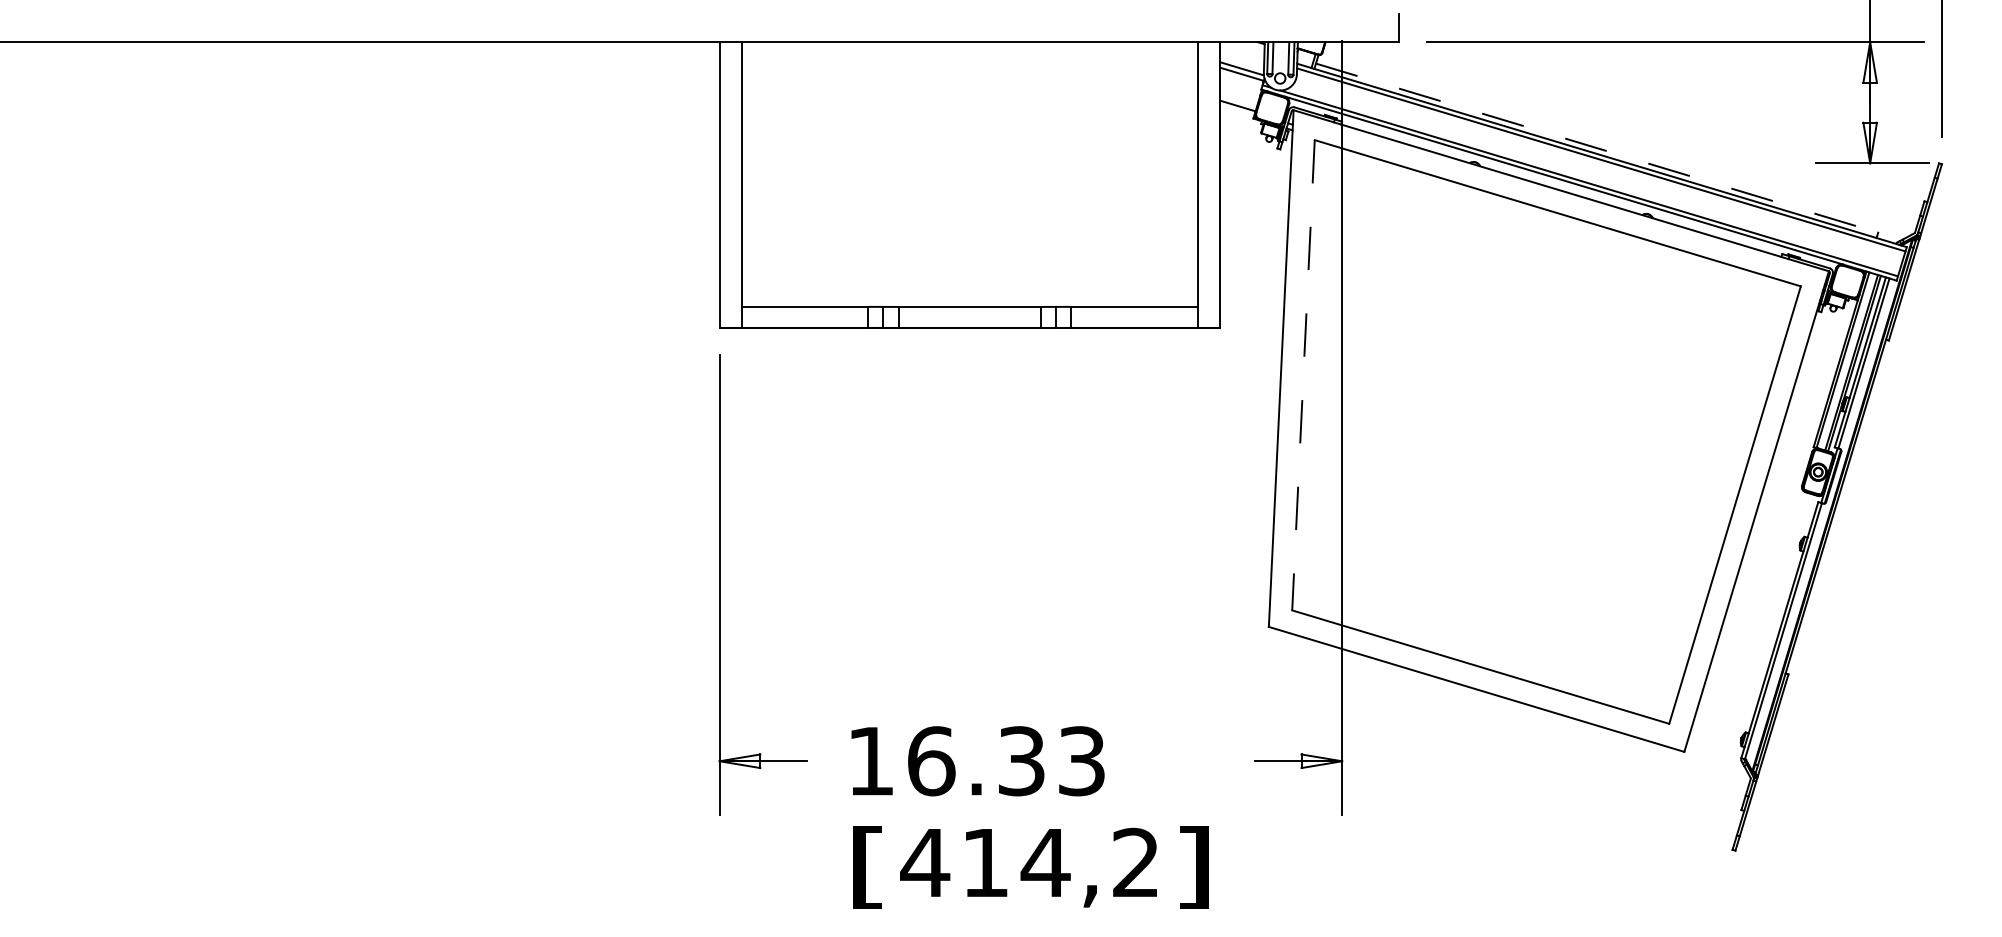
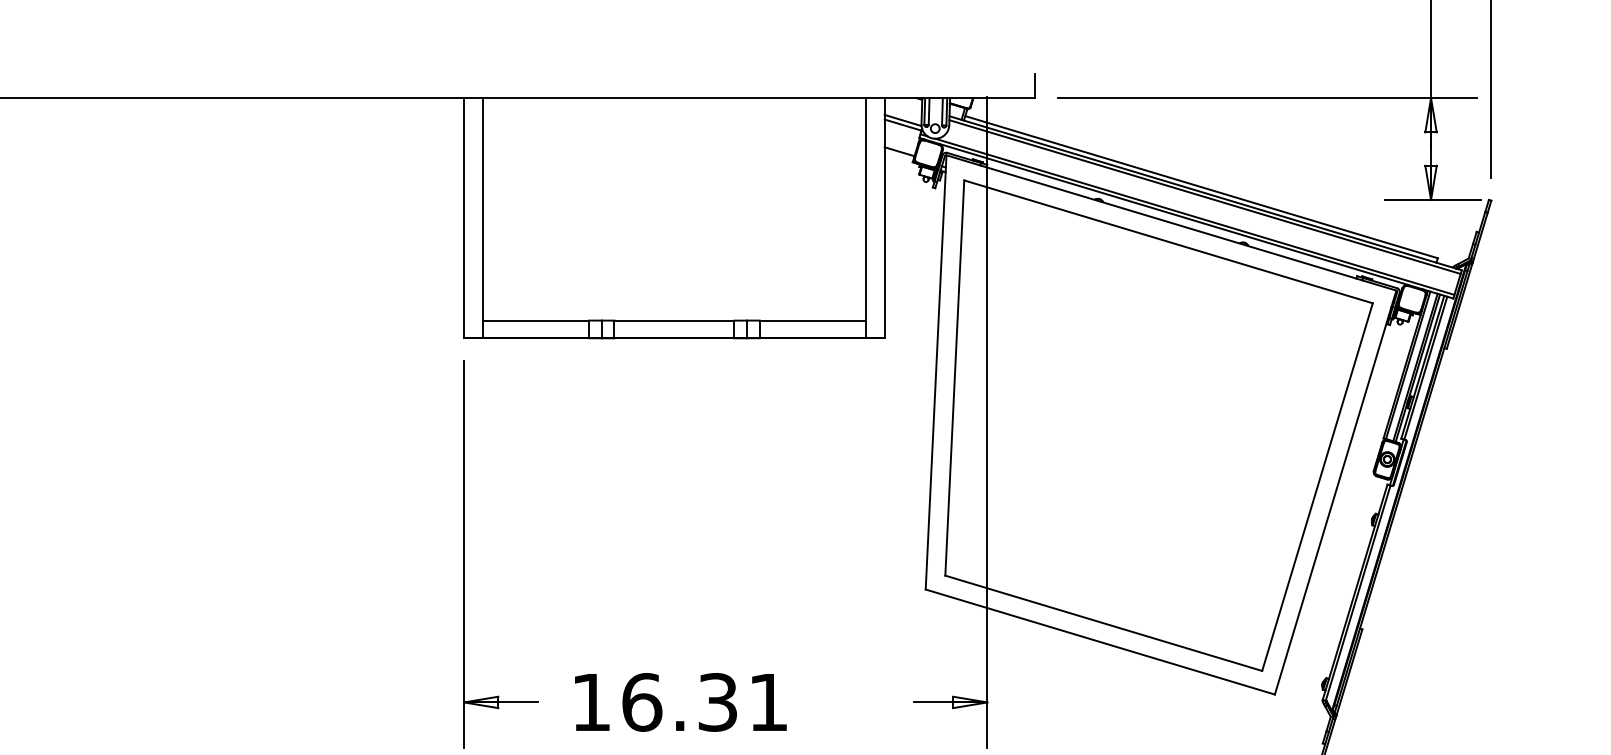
line: (1597, 148) -> (1201, 187), dashed -> solid
line: (1303, 375) -> (954, 378), dashed -> solid
text: (1081, 761) -> (768, 702), 16.33 -> 16.31

